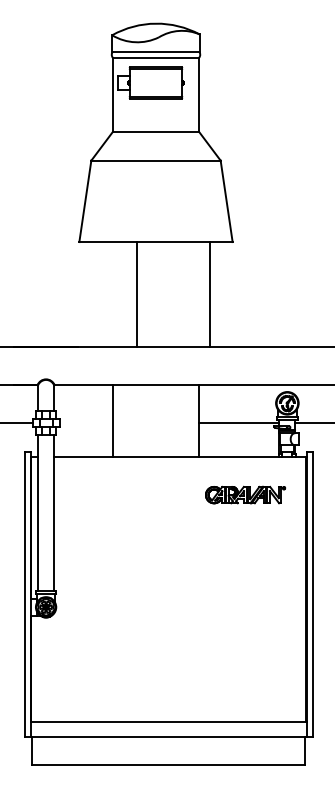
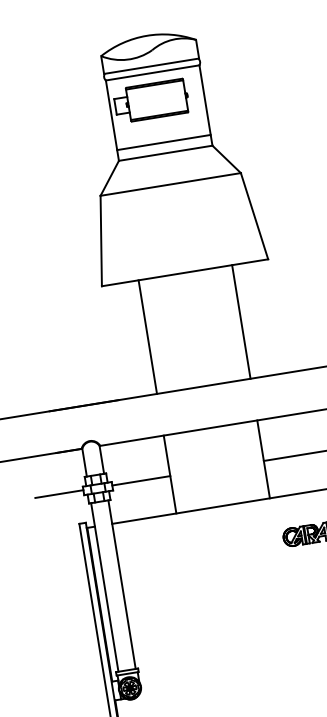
line: (155, 121) -> (163, 142), added
line: (137, 294) -> (148, 337), moved
line: (210, 294) -> (241, 322), moved
line: (86, 422) -> (141, 480), added

